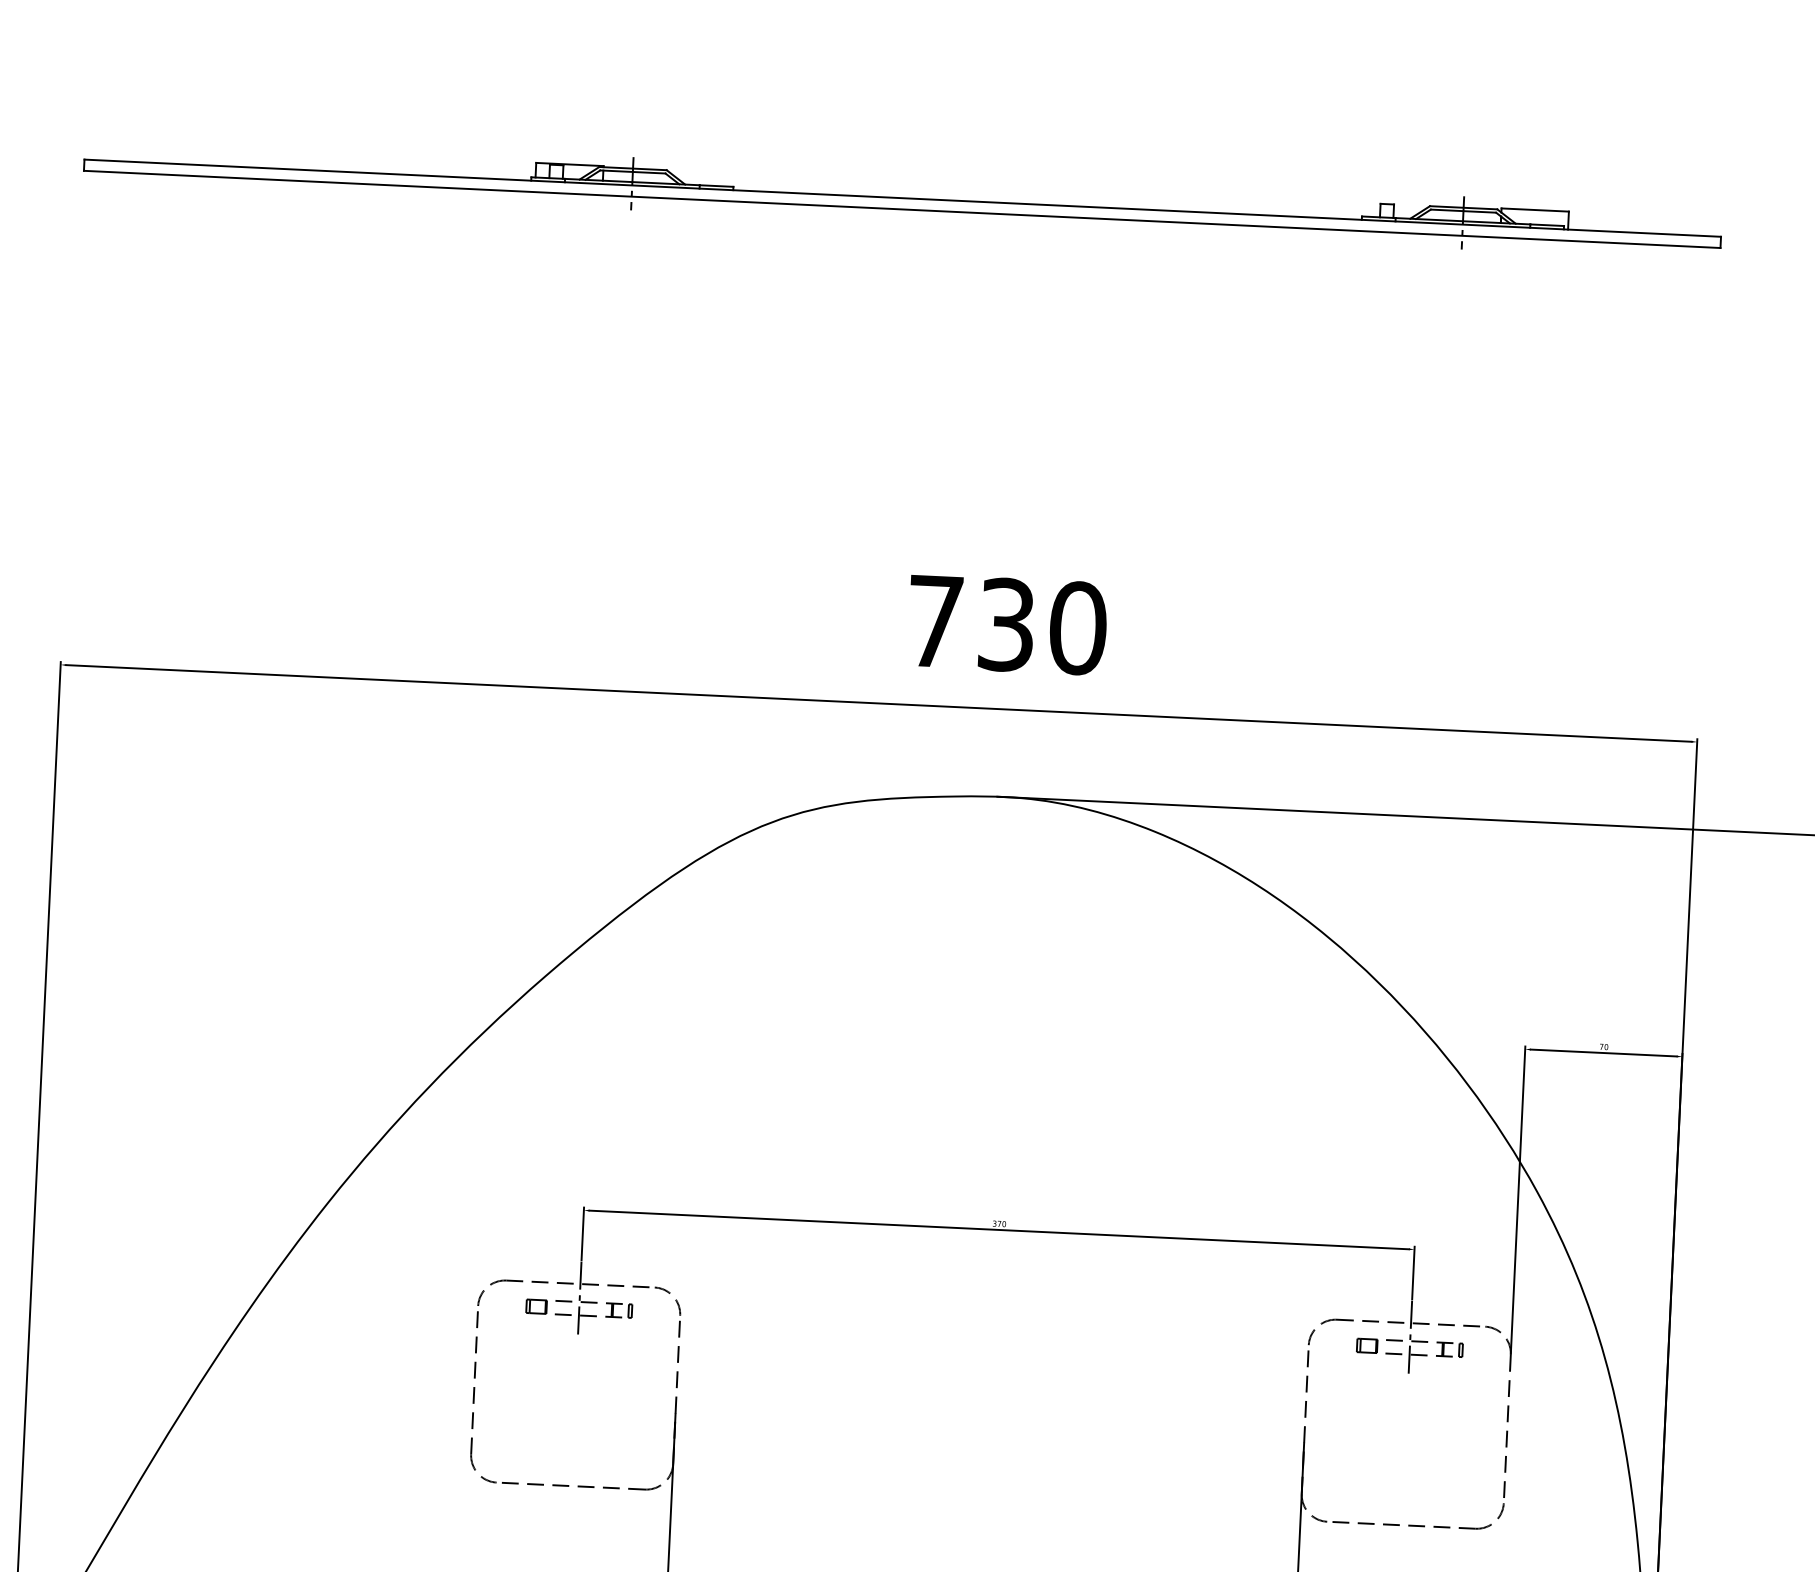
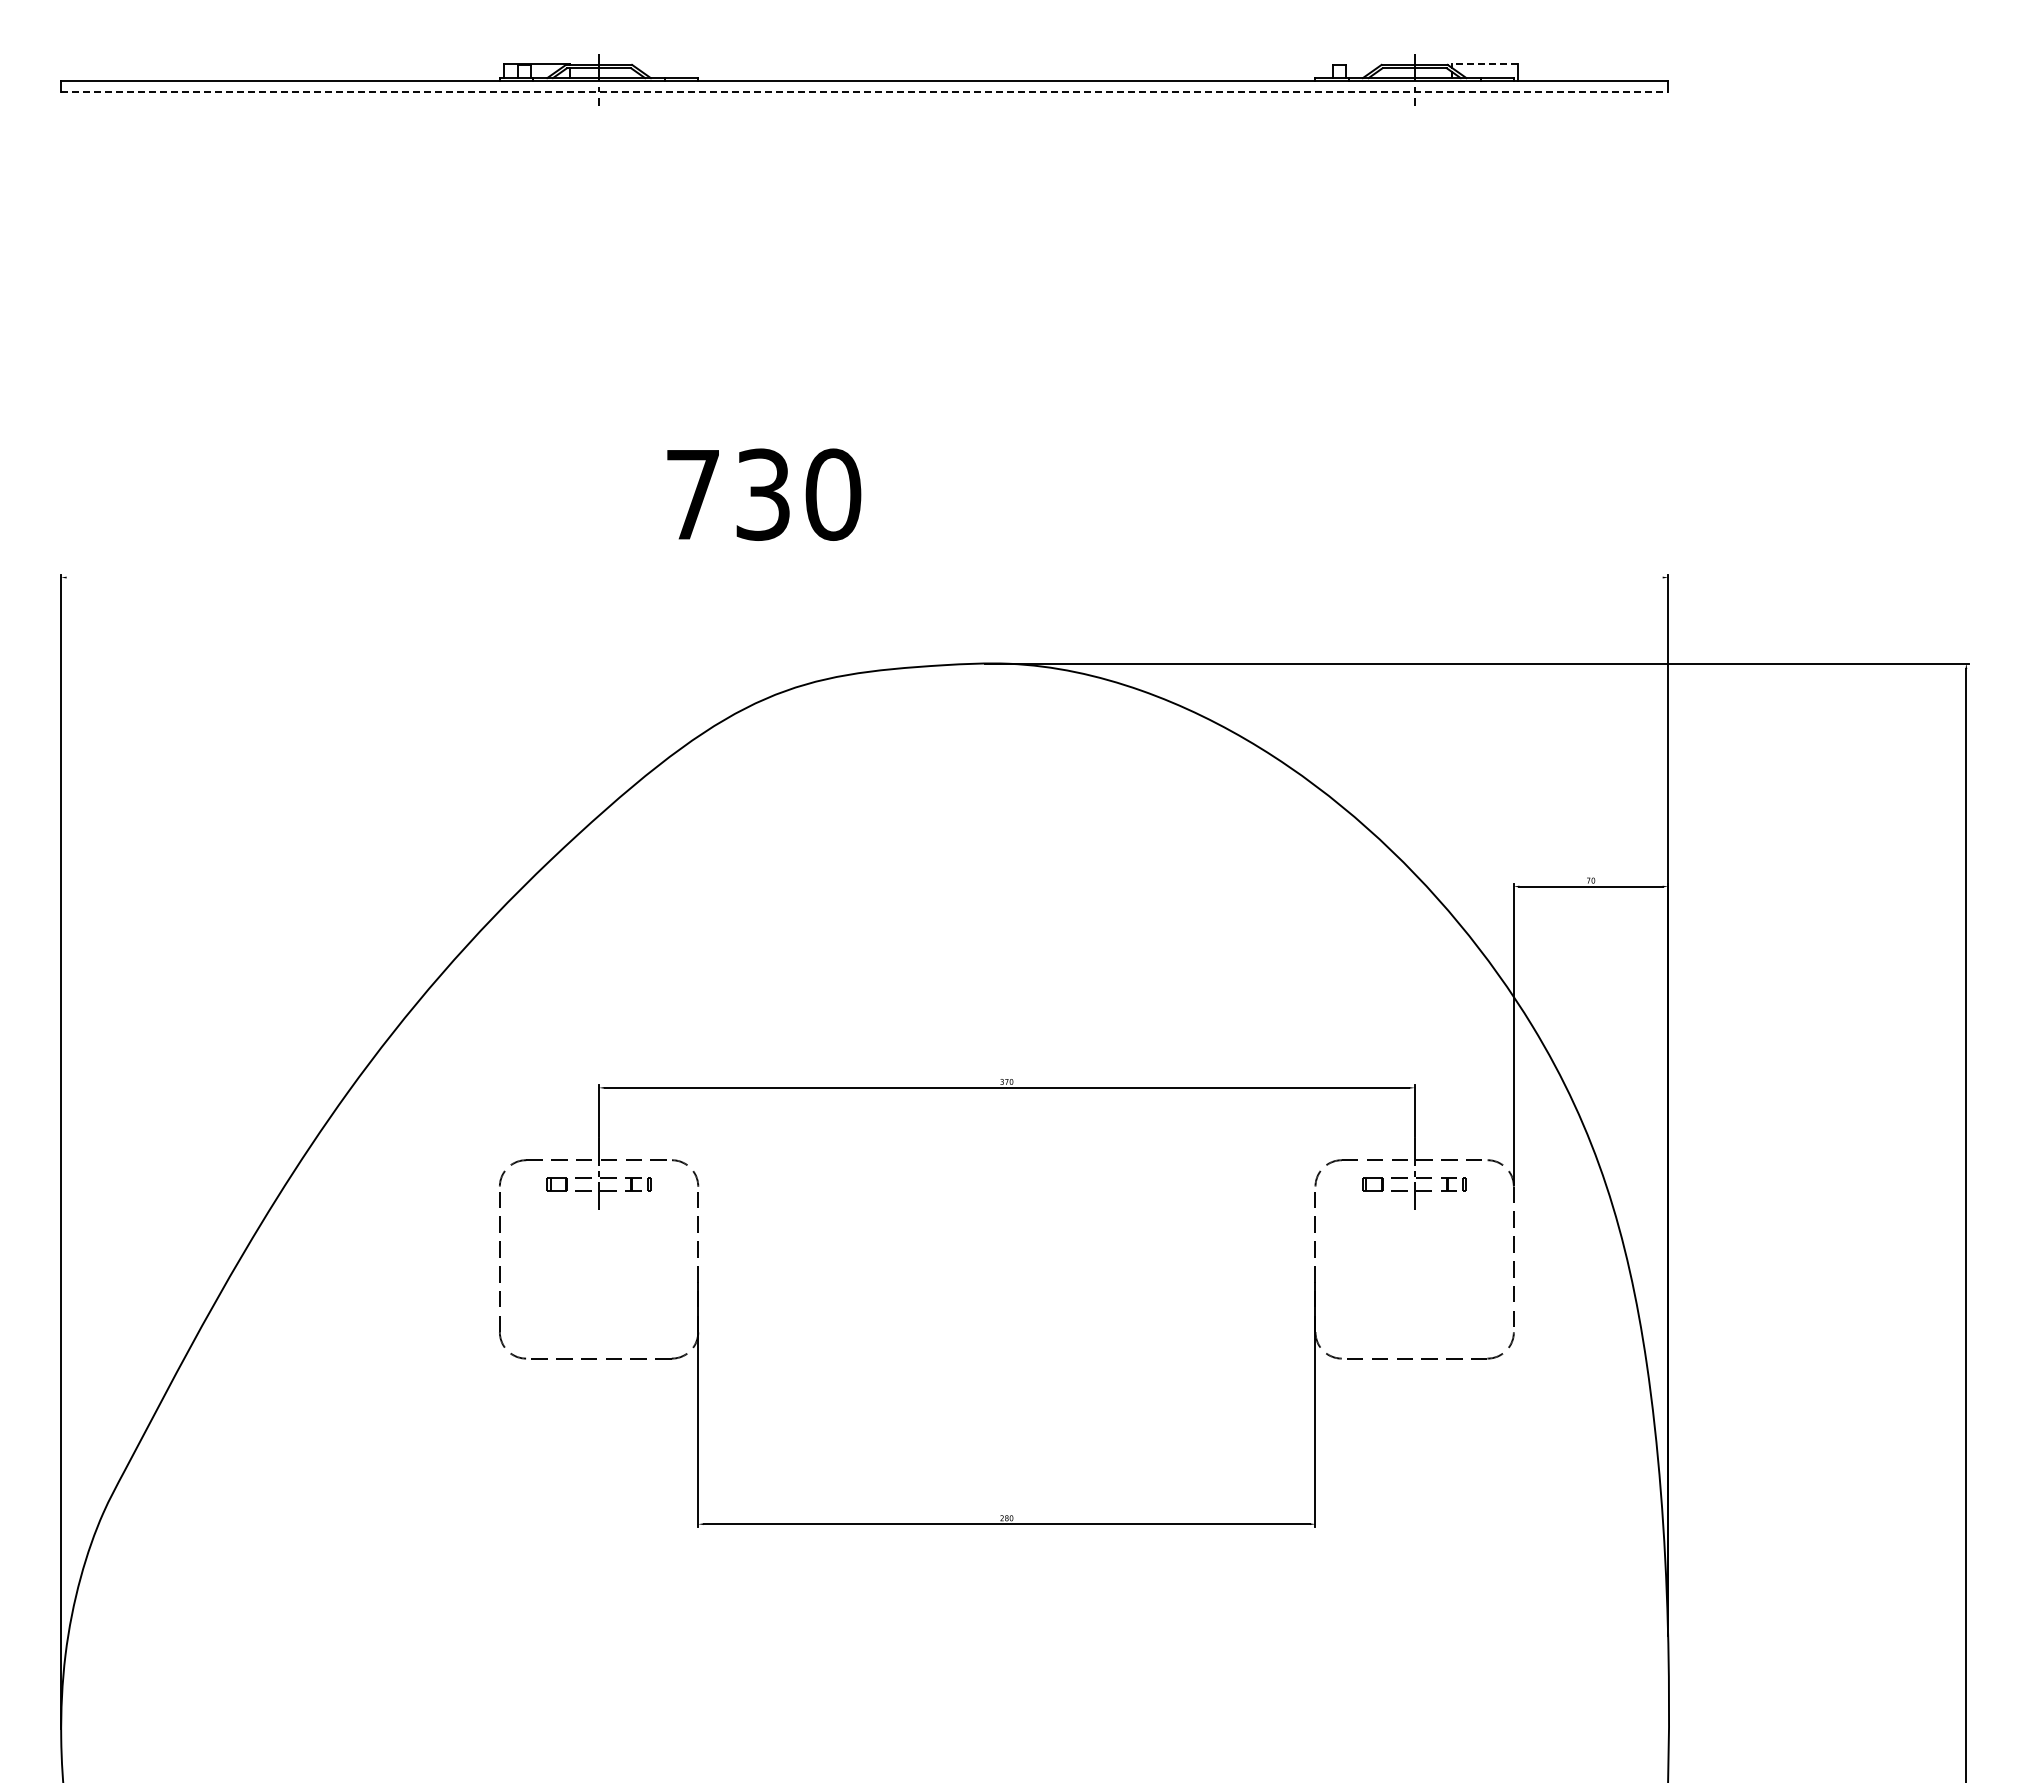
line: (902, 209) -> (864, 92), solid -> dashed
line: (1534, 209) -> (1484, 63), solid -> dashed
text: (1007, 624) -> (764, 494), moved
line: (878, 703) -> (864, 577), removed

